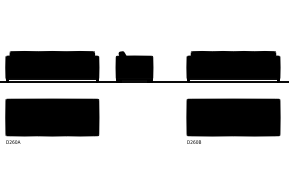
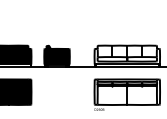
fill: (233, 65) -> (127, 55), removed
fill: (233, 117) -> (127, 92), removed

